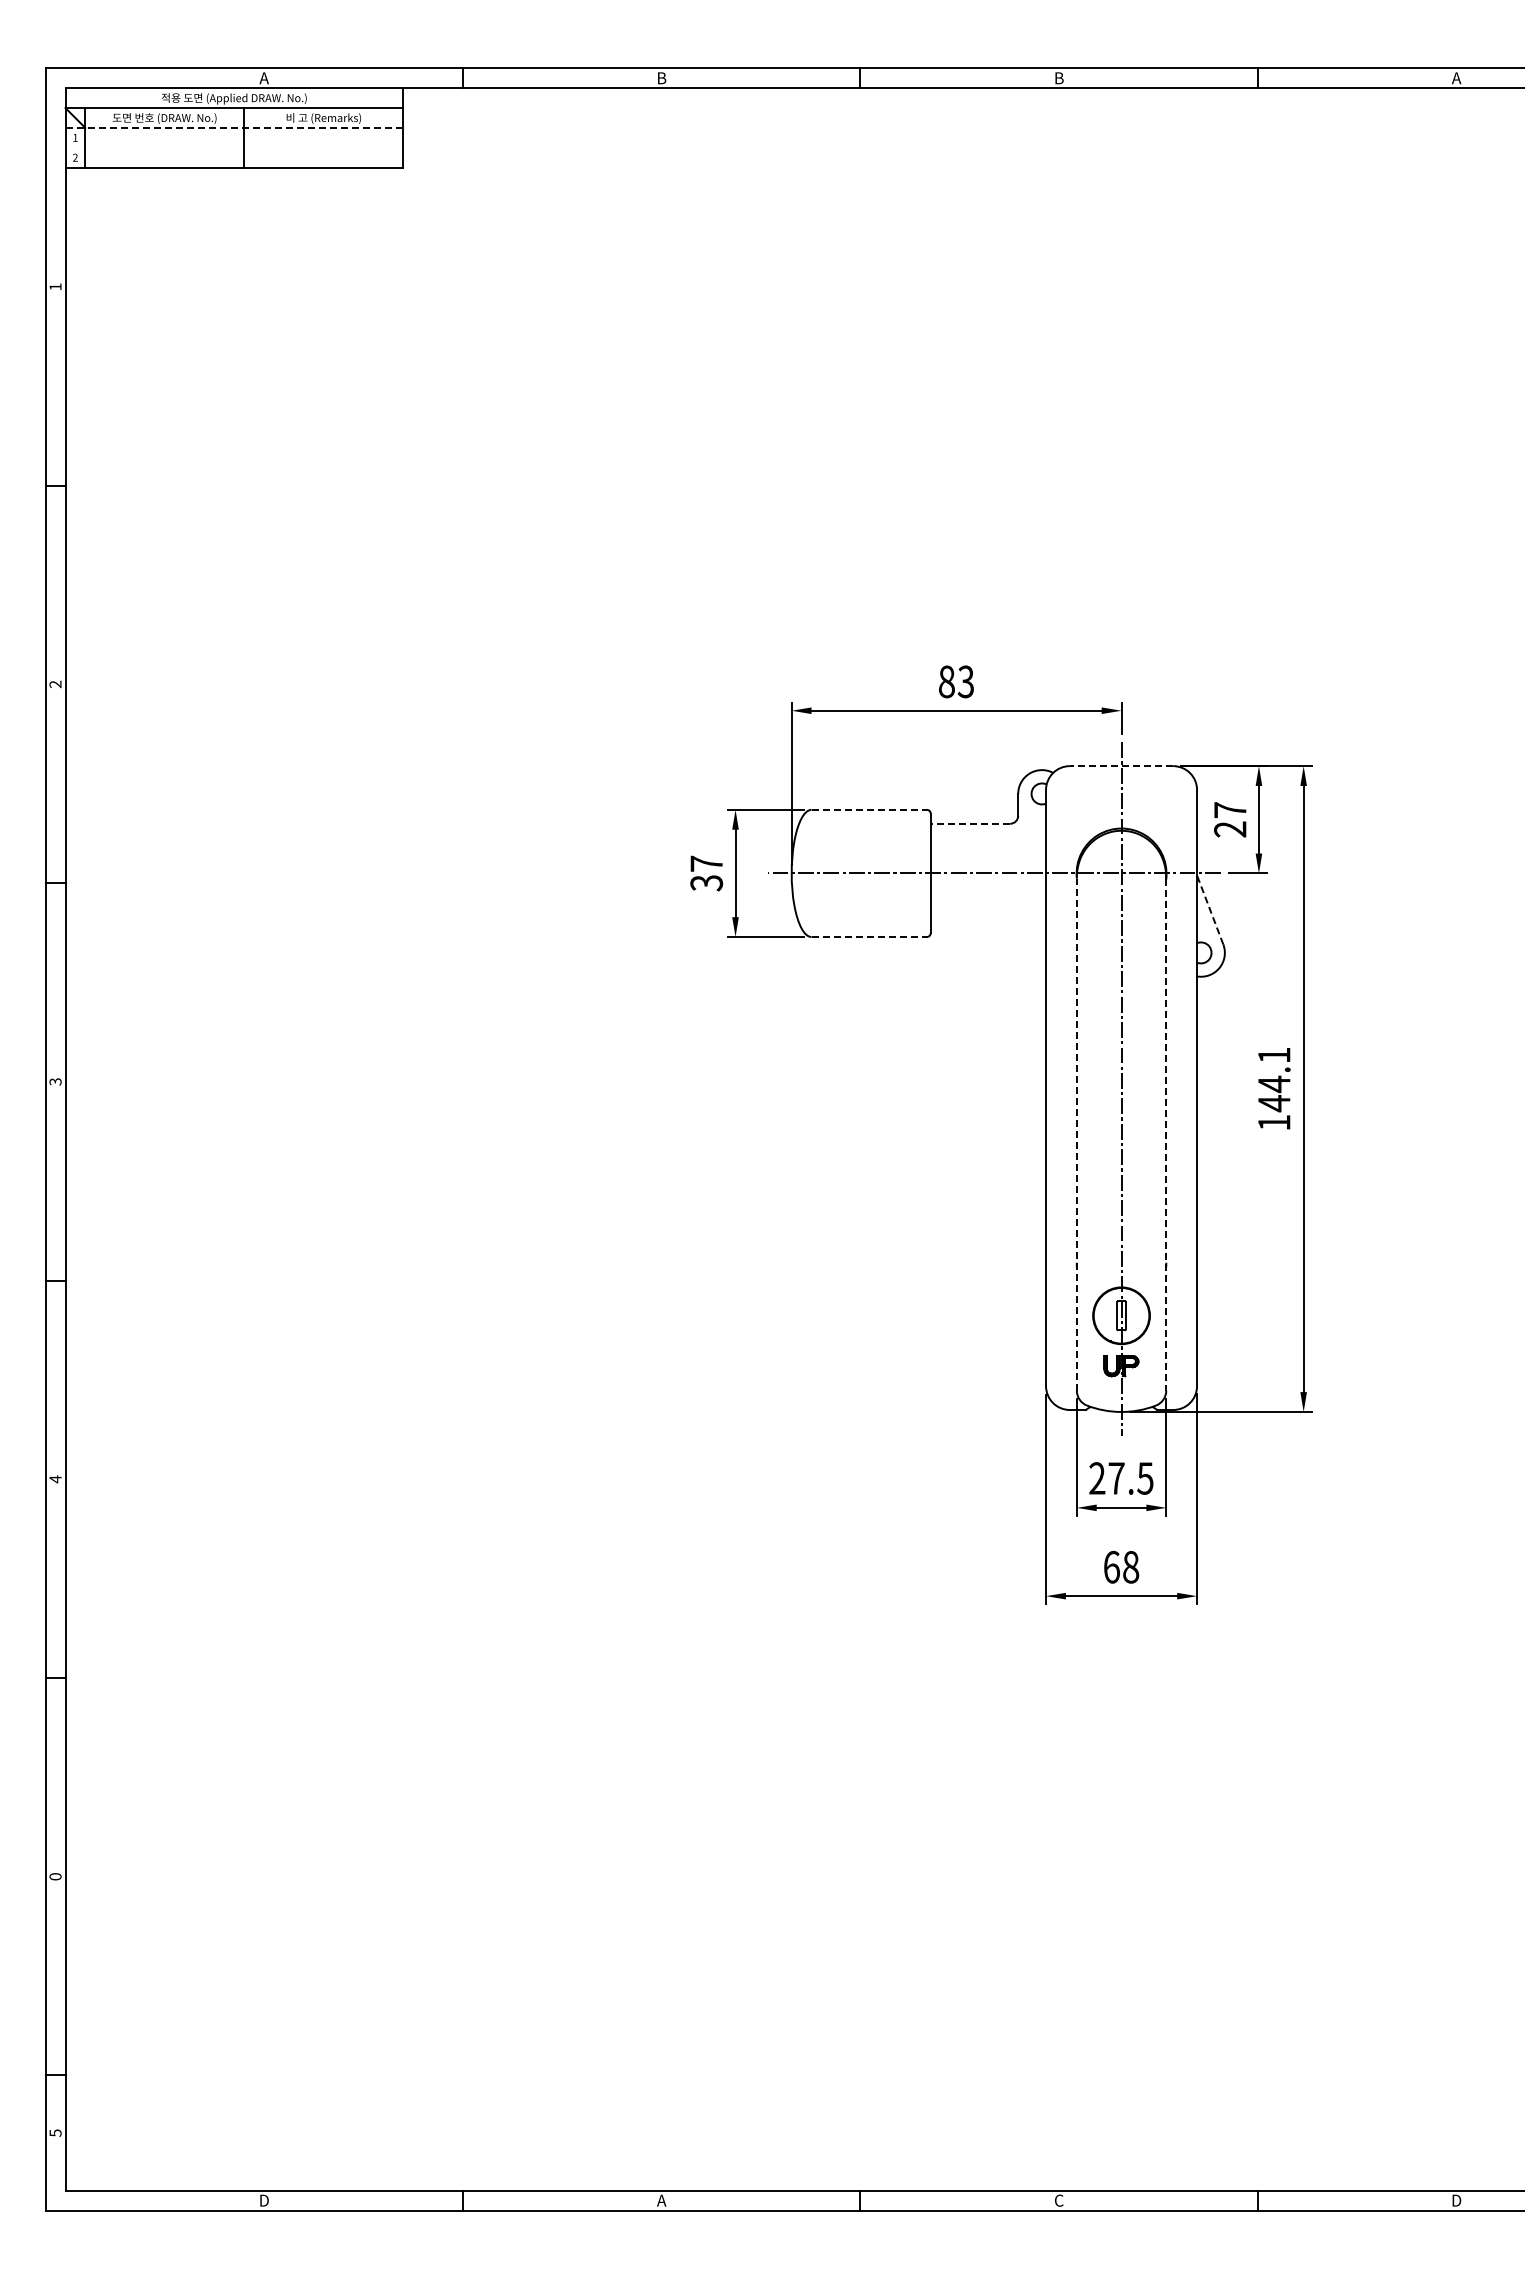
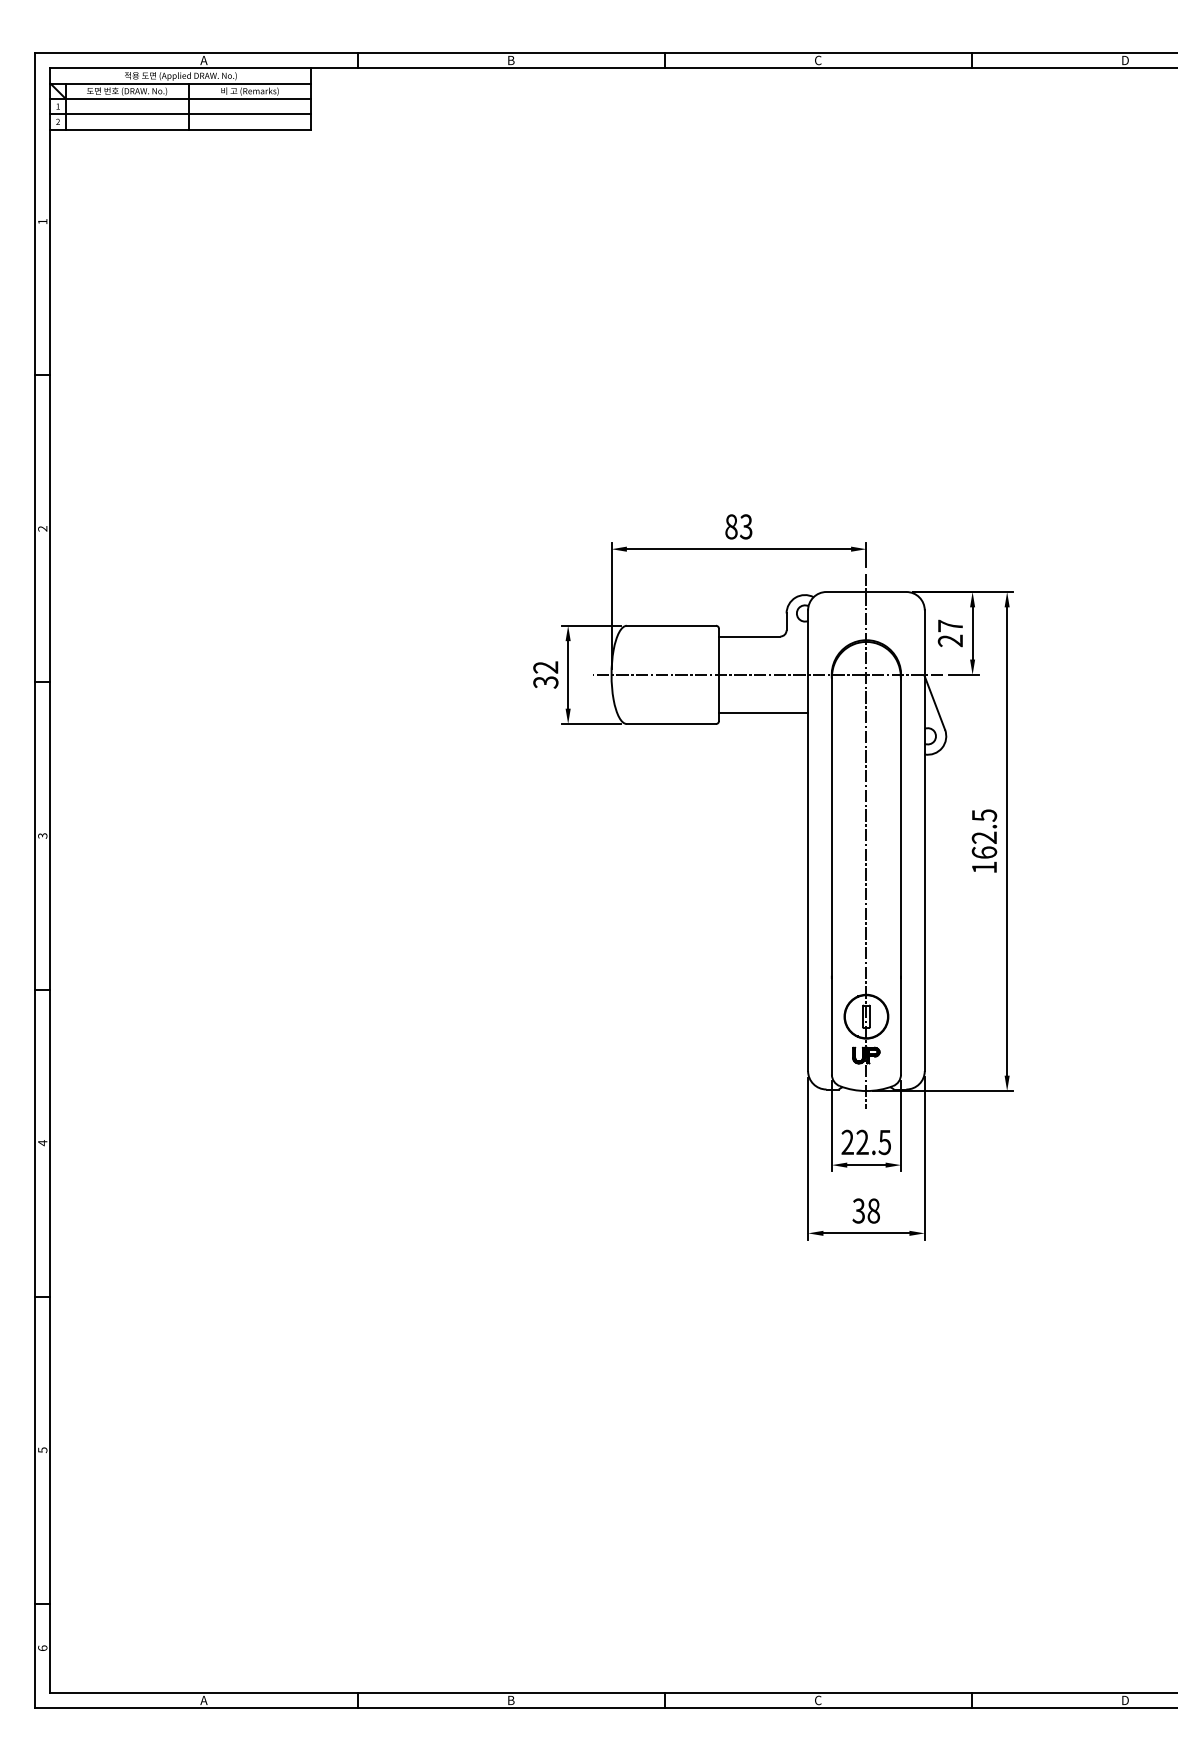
text: (1059, 78) -> (818, 60), B -> C
text: (1456, 78) -> (1125, 60), A -> D
line: (234, 127) -> (181, 98), dashed -> solid
line: (234, 147) -> (181, 113), added
line: (1121, 766) -> (866, 592), dashed -> solid
line: (869, 809) -> (671, 625), dashed -> solid
line: (970, 823) -> (749, 636), dashed -> solid
text: (706, 863) -> (545, 667), 37 -> 32
line: (1210, 909) -> (935, 702), dashed -> solid
line: (988, 923) -> (763, 713), added
line: (869, 937) -> (671, 724), dashed -> solid
text: (1273, 1079) -> (983, 834), 144.1 -> 162.5
line: (1076, 1134) -> (831, 876), dashed -> solid
line: (1166, 1134) -> (901, 876), dashed -> solid
text: (1116, 1478) -> (862, 1142), 27.5 -> 22.5
text: (1111, 1566) -> (858, 1210), 68 -> 38
text: (55, 1876) -> (42, 1449), 0 -> 5
text: (55, 2132) -> (42, 1647), 5 -> 6
text: (263, 2200) -> (203, 1700), D -> A
text: (661, 2200) -> (510, 1700), A -> B

